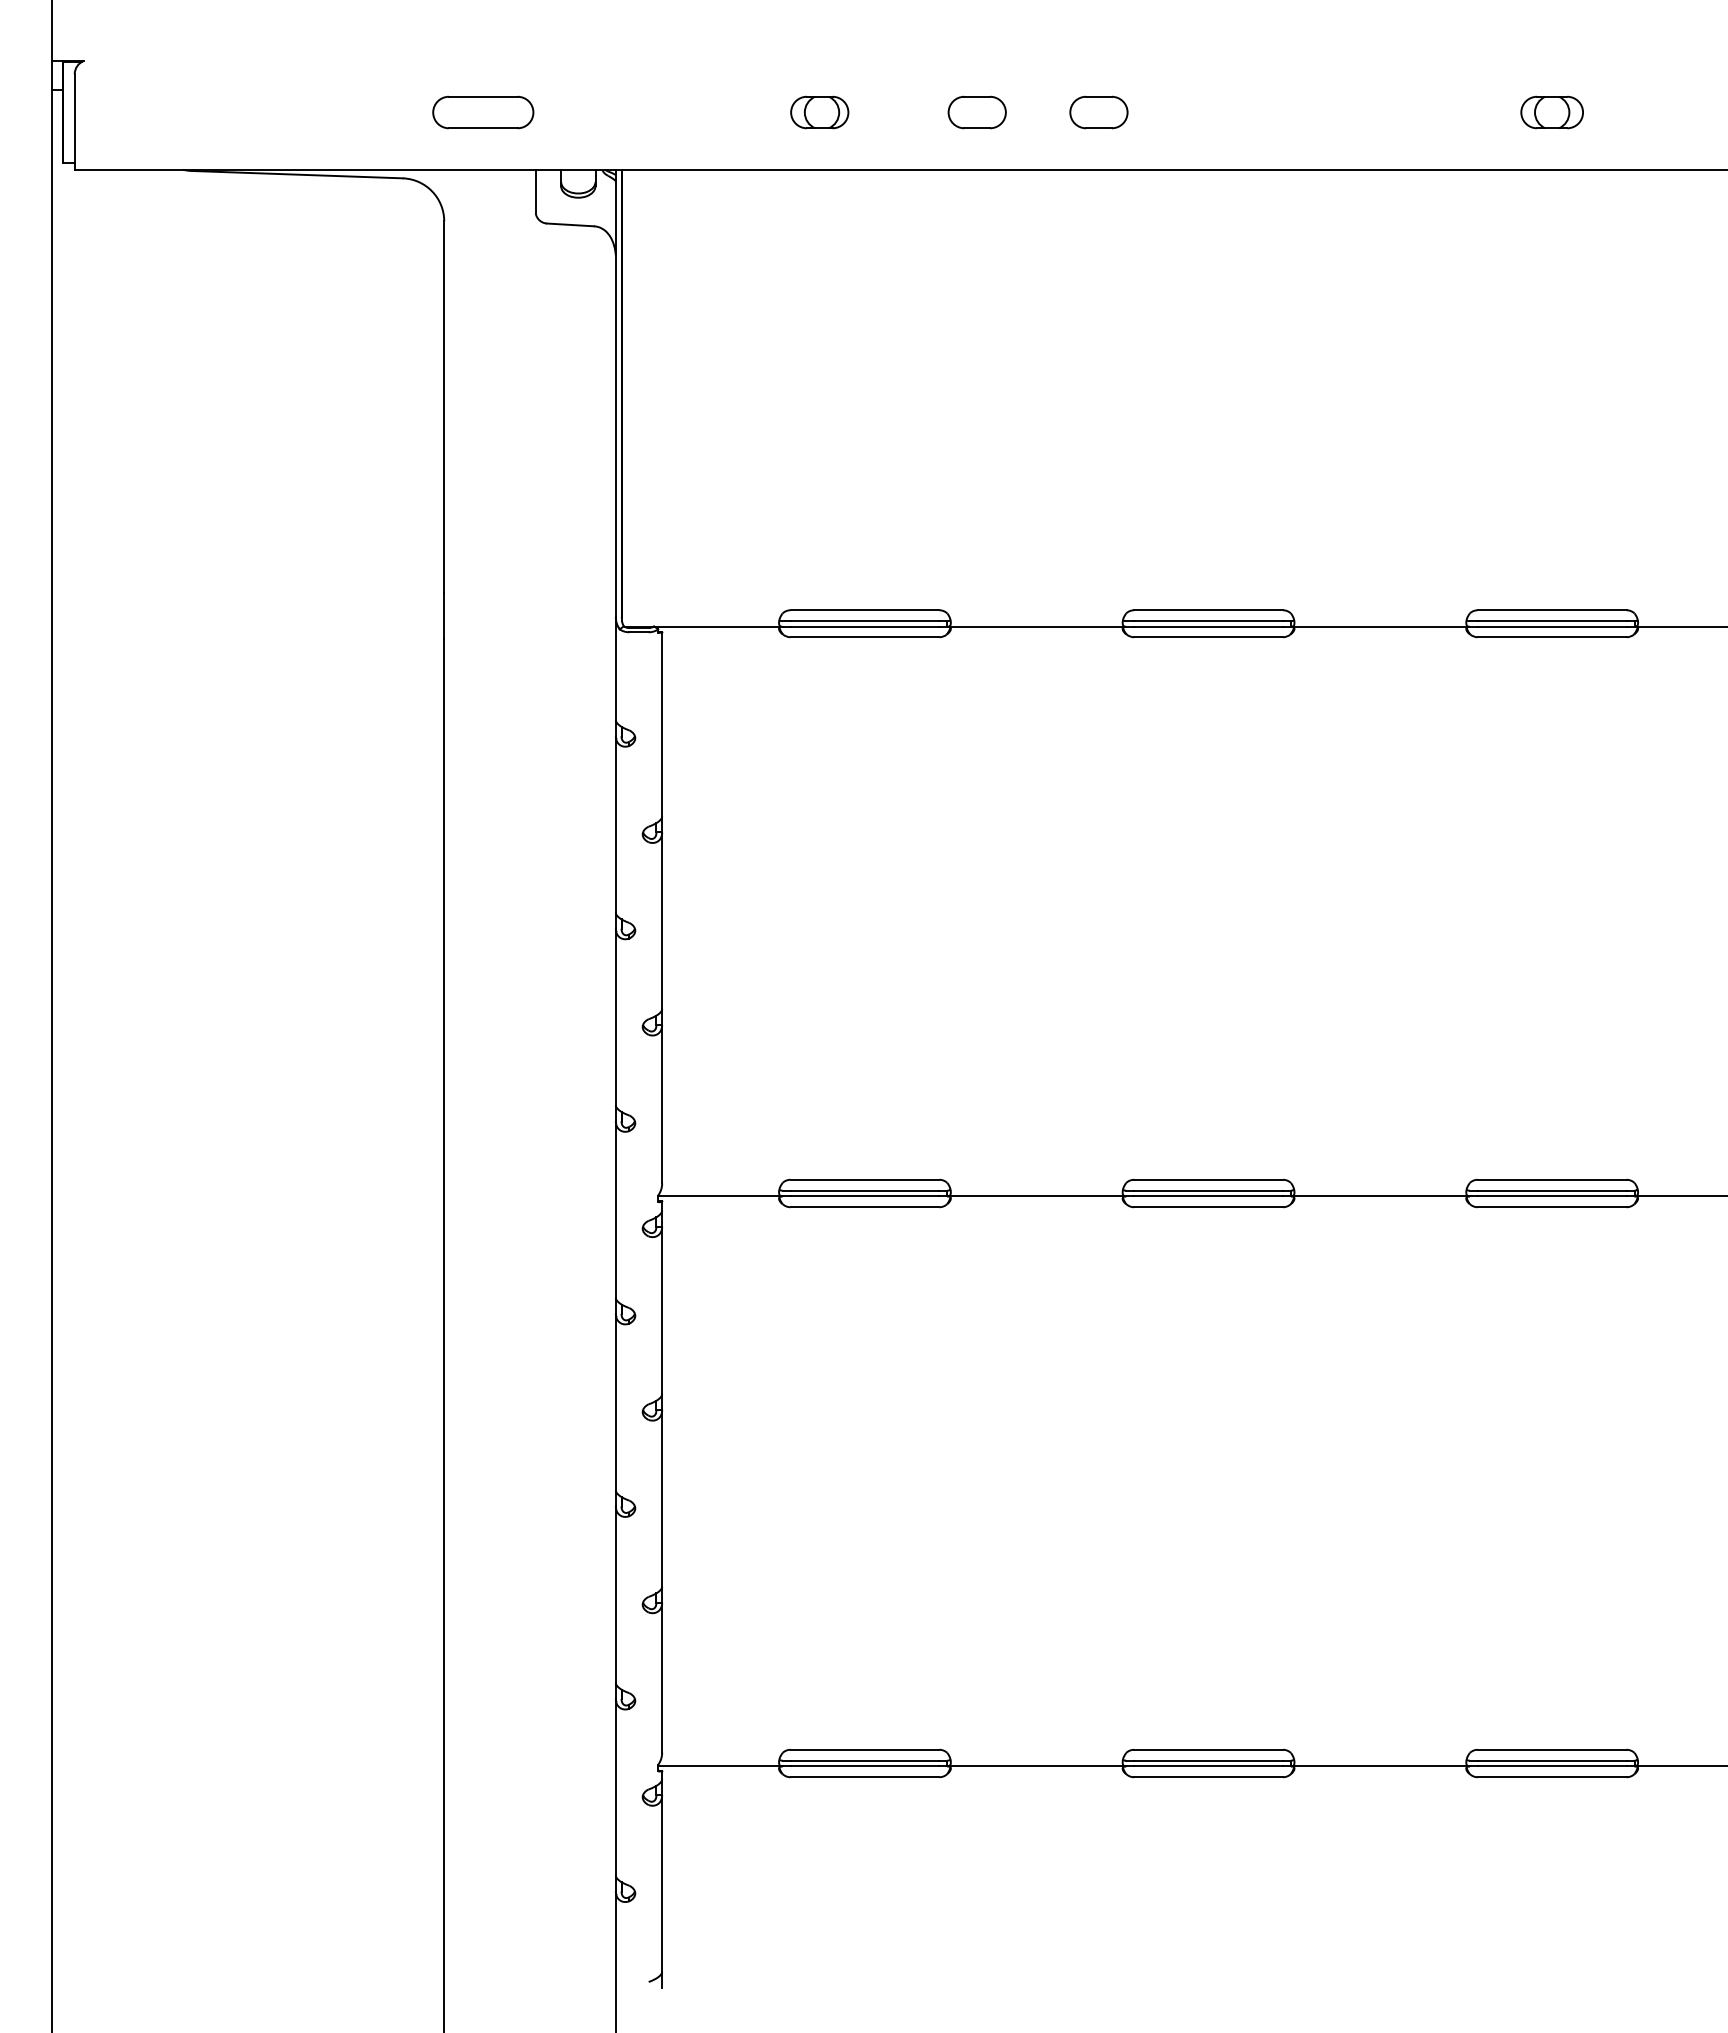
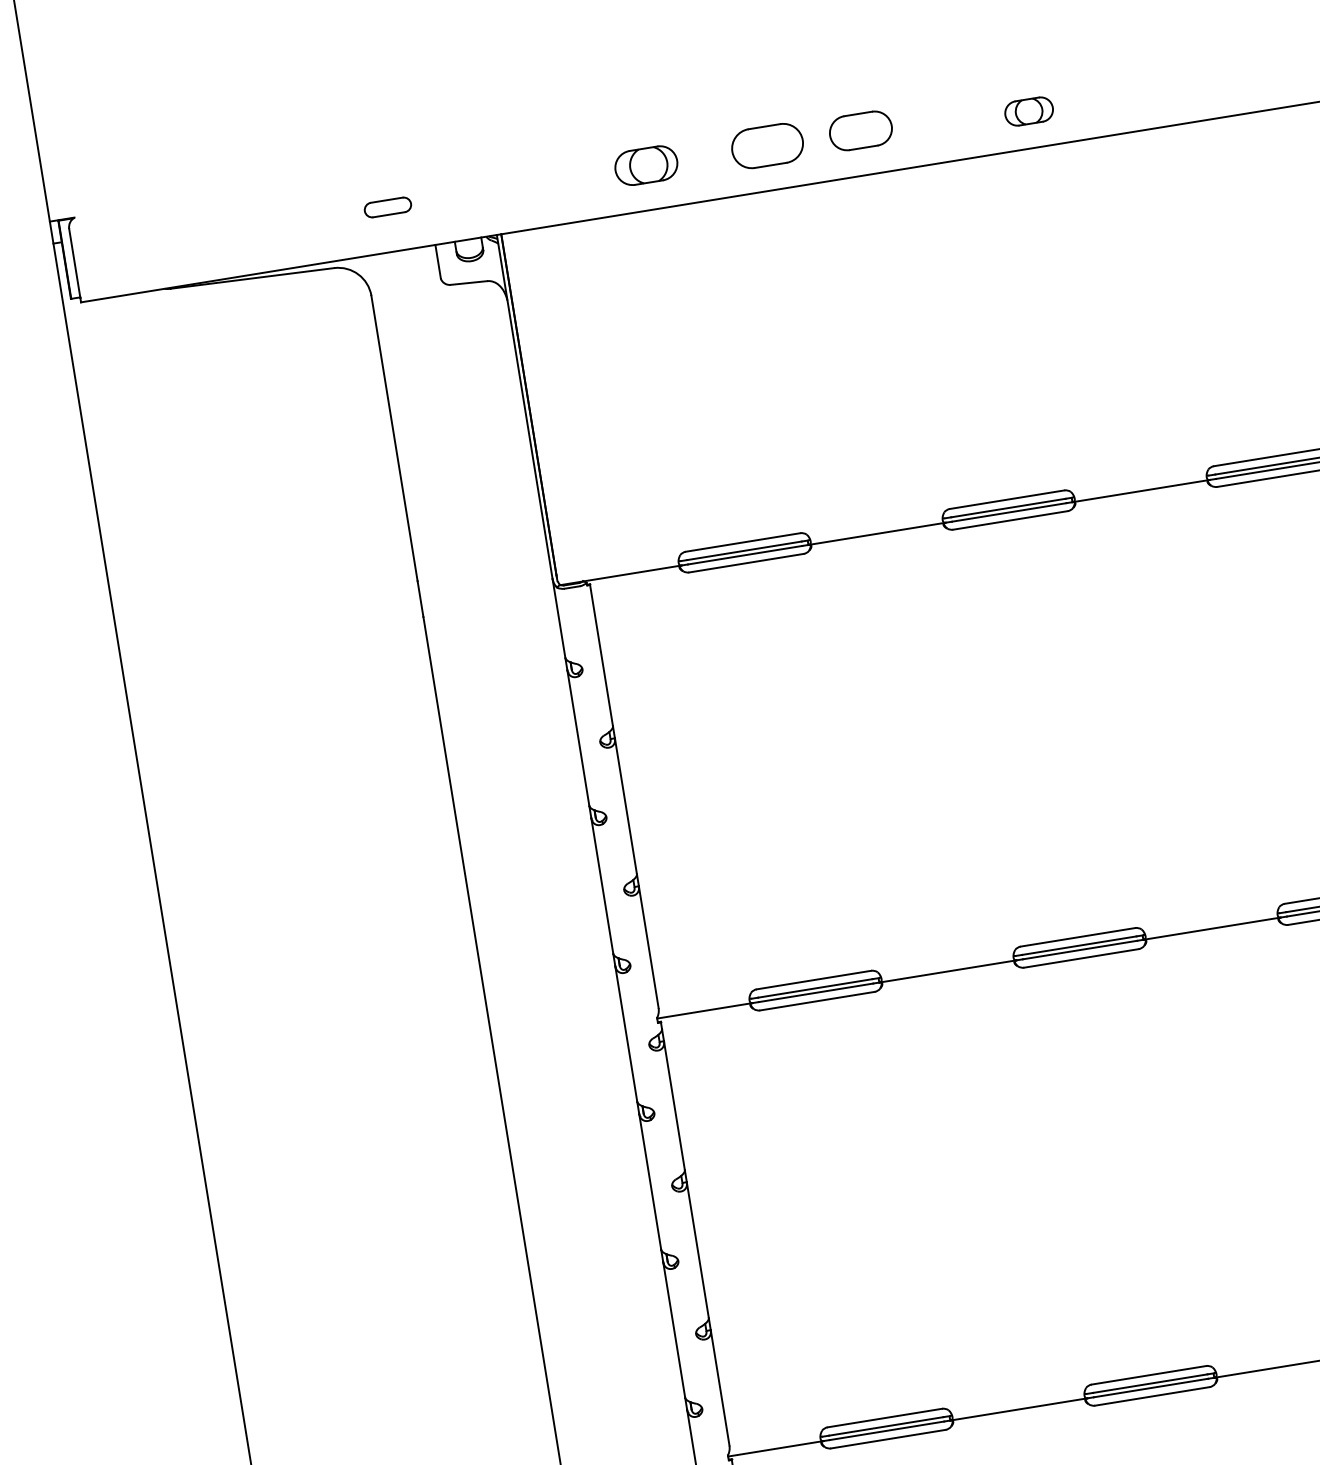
part: (483, 112) -> (388, 207), size x0.6
part: (819, 112) -> (646, 165), size x1.4
part: (976, 112) -> (766, 146), size x1.6
part: (1098, 112) -> (860, 130), size x1.4
part: (1551, 112) -> (1028, 111), moved

